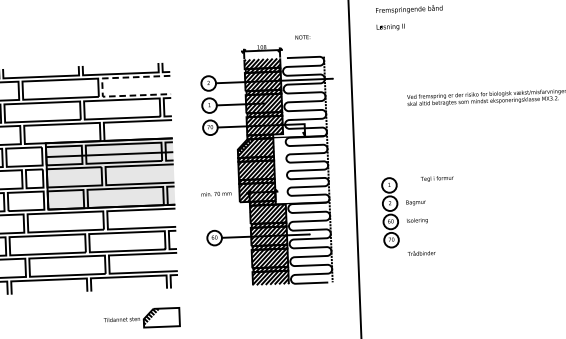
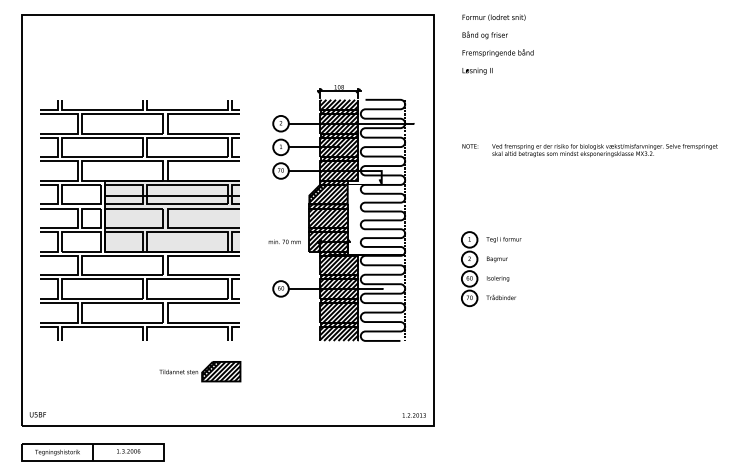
text: (302, 37) -> (470, 146), moved
line: (102, 87) -> (167, 123), dashed -> solid
text: (436, 178) -> (503, 239), moved
text: (420, 252) -> (500, 296), moved
hatch: (161, 317) -> (221, 371), added

